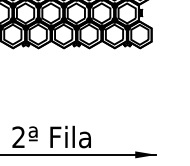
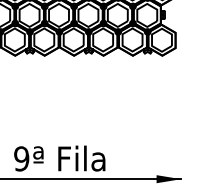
text: (18, 137) -> (21, 159), 2ª -> 9ª

